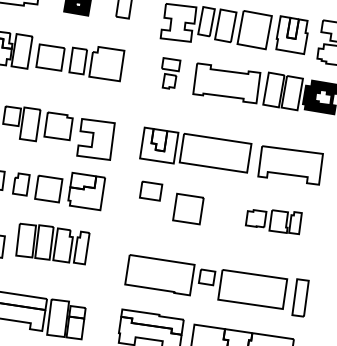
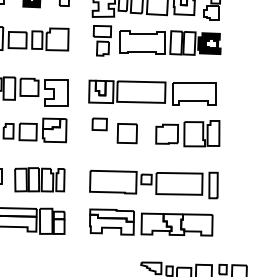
part: (170, 73) -> (102, 40), size x1.43
part: (273, 219) -> (187, 133), size x1.67
part: (52, 243) -> (39, 179), moved

